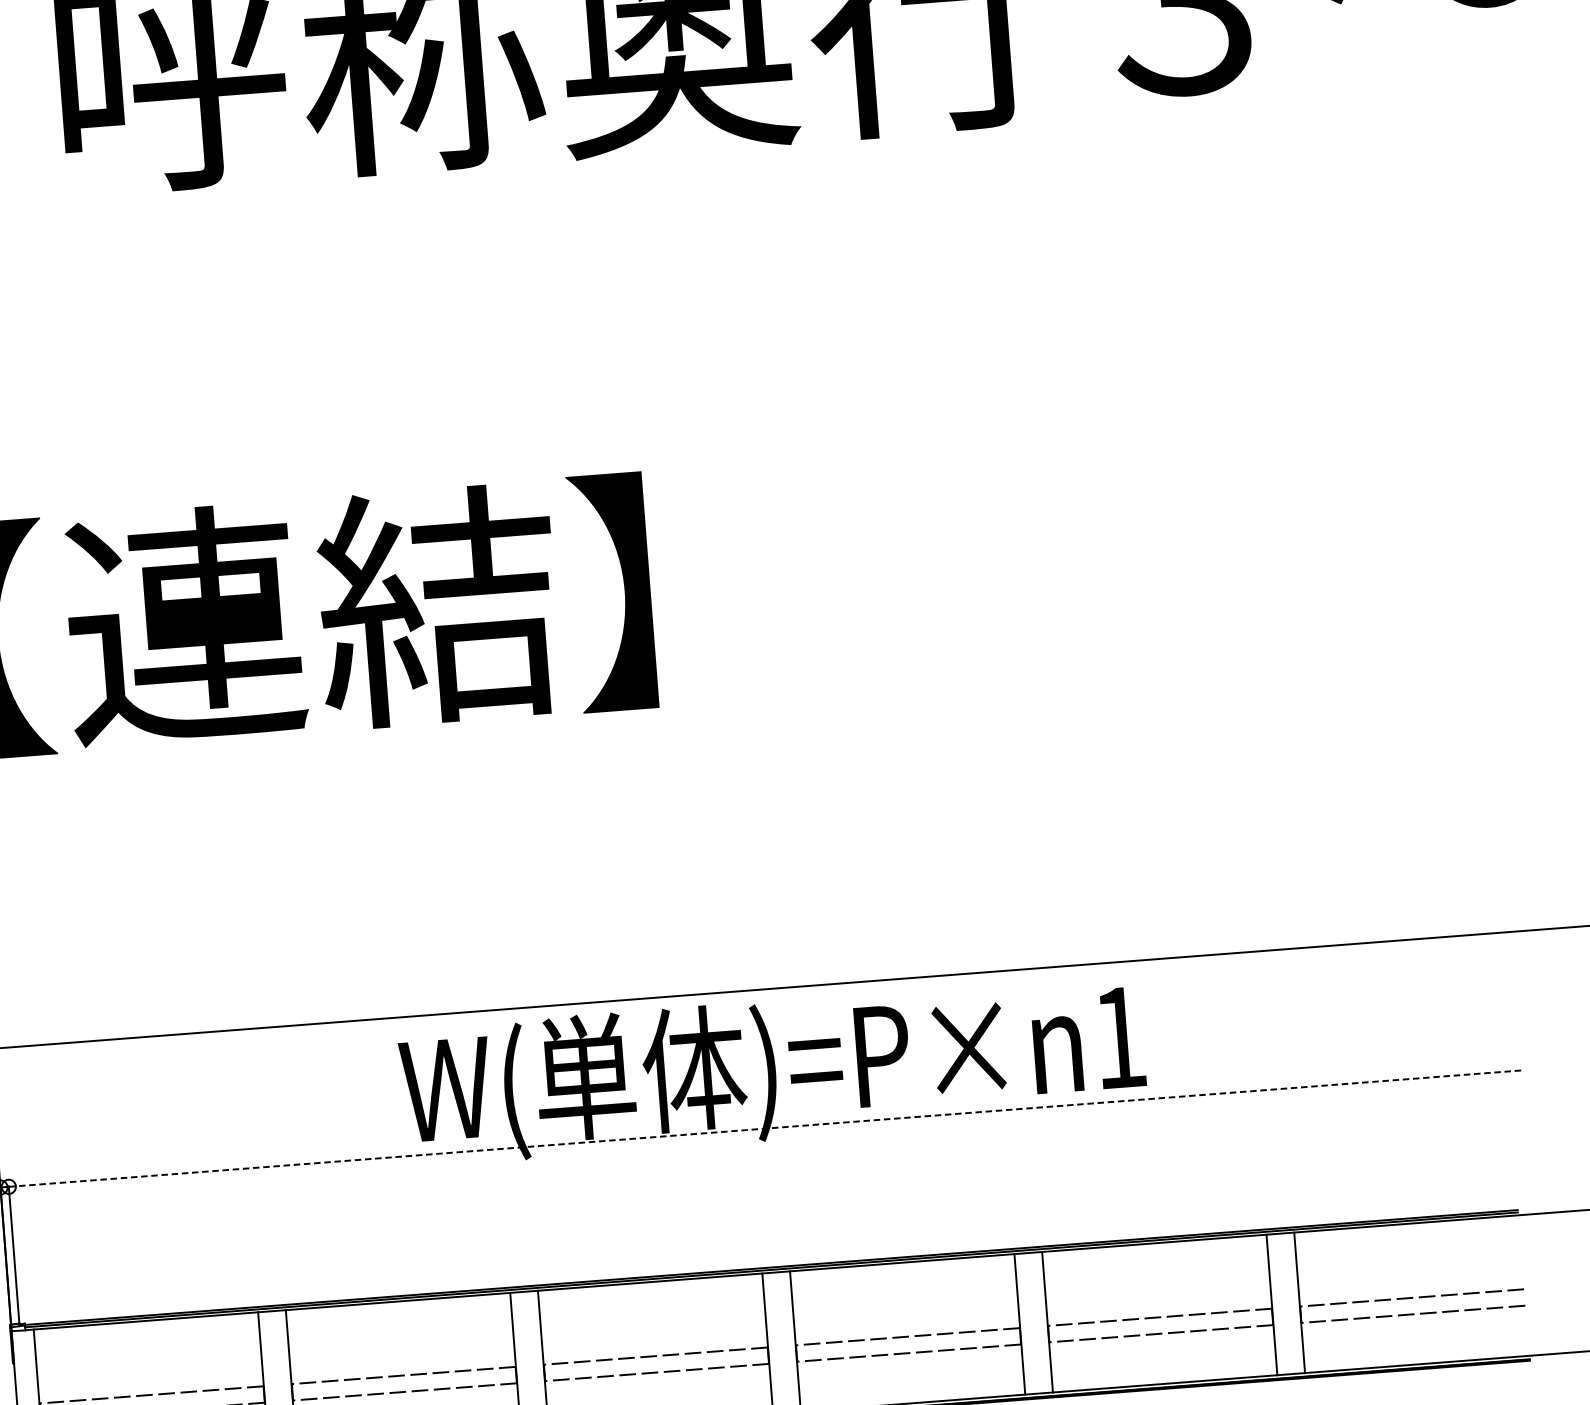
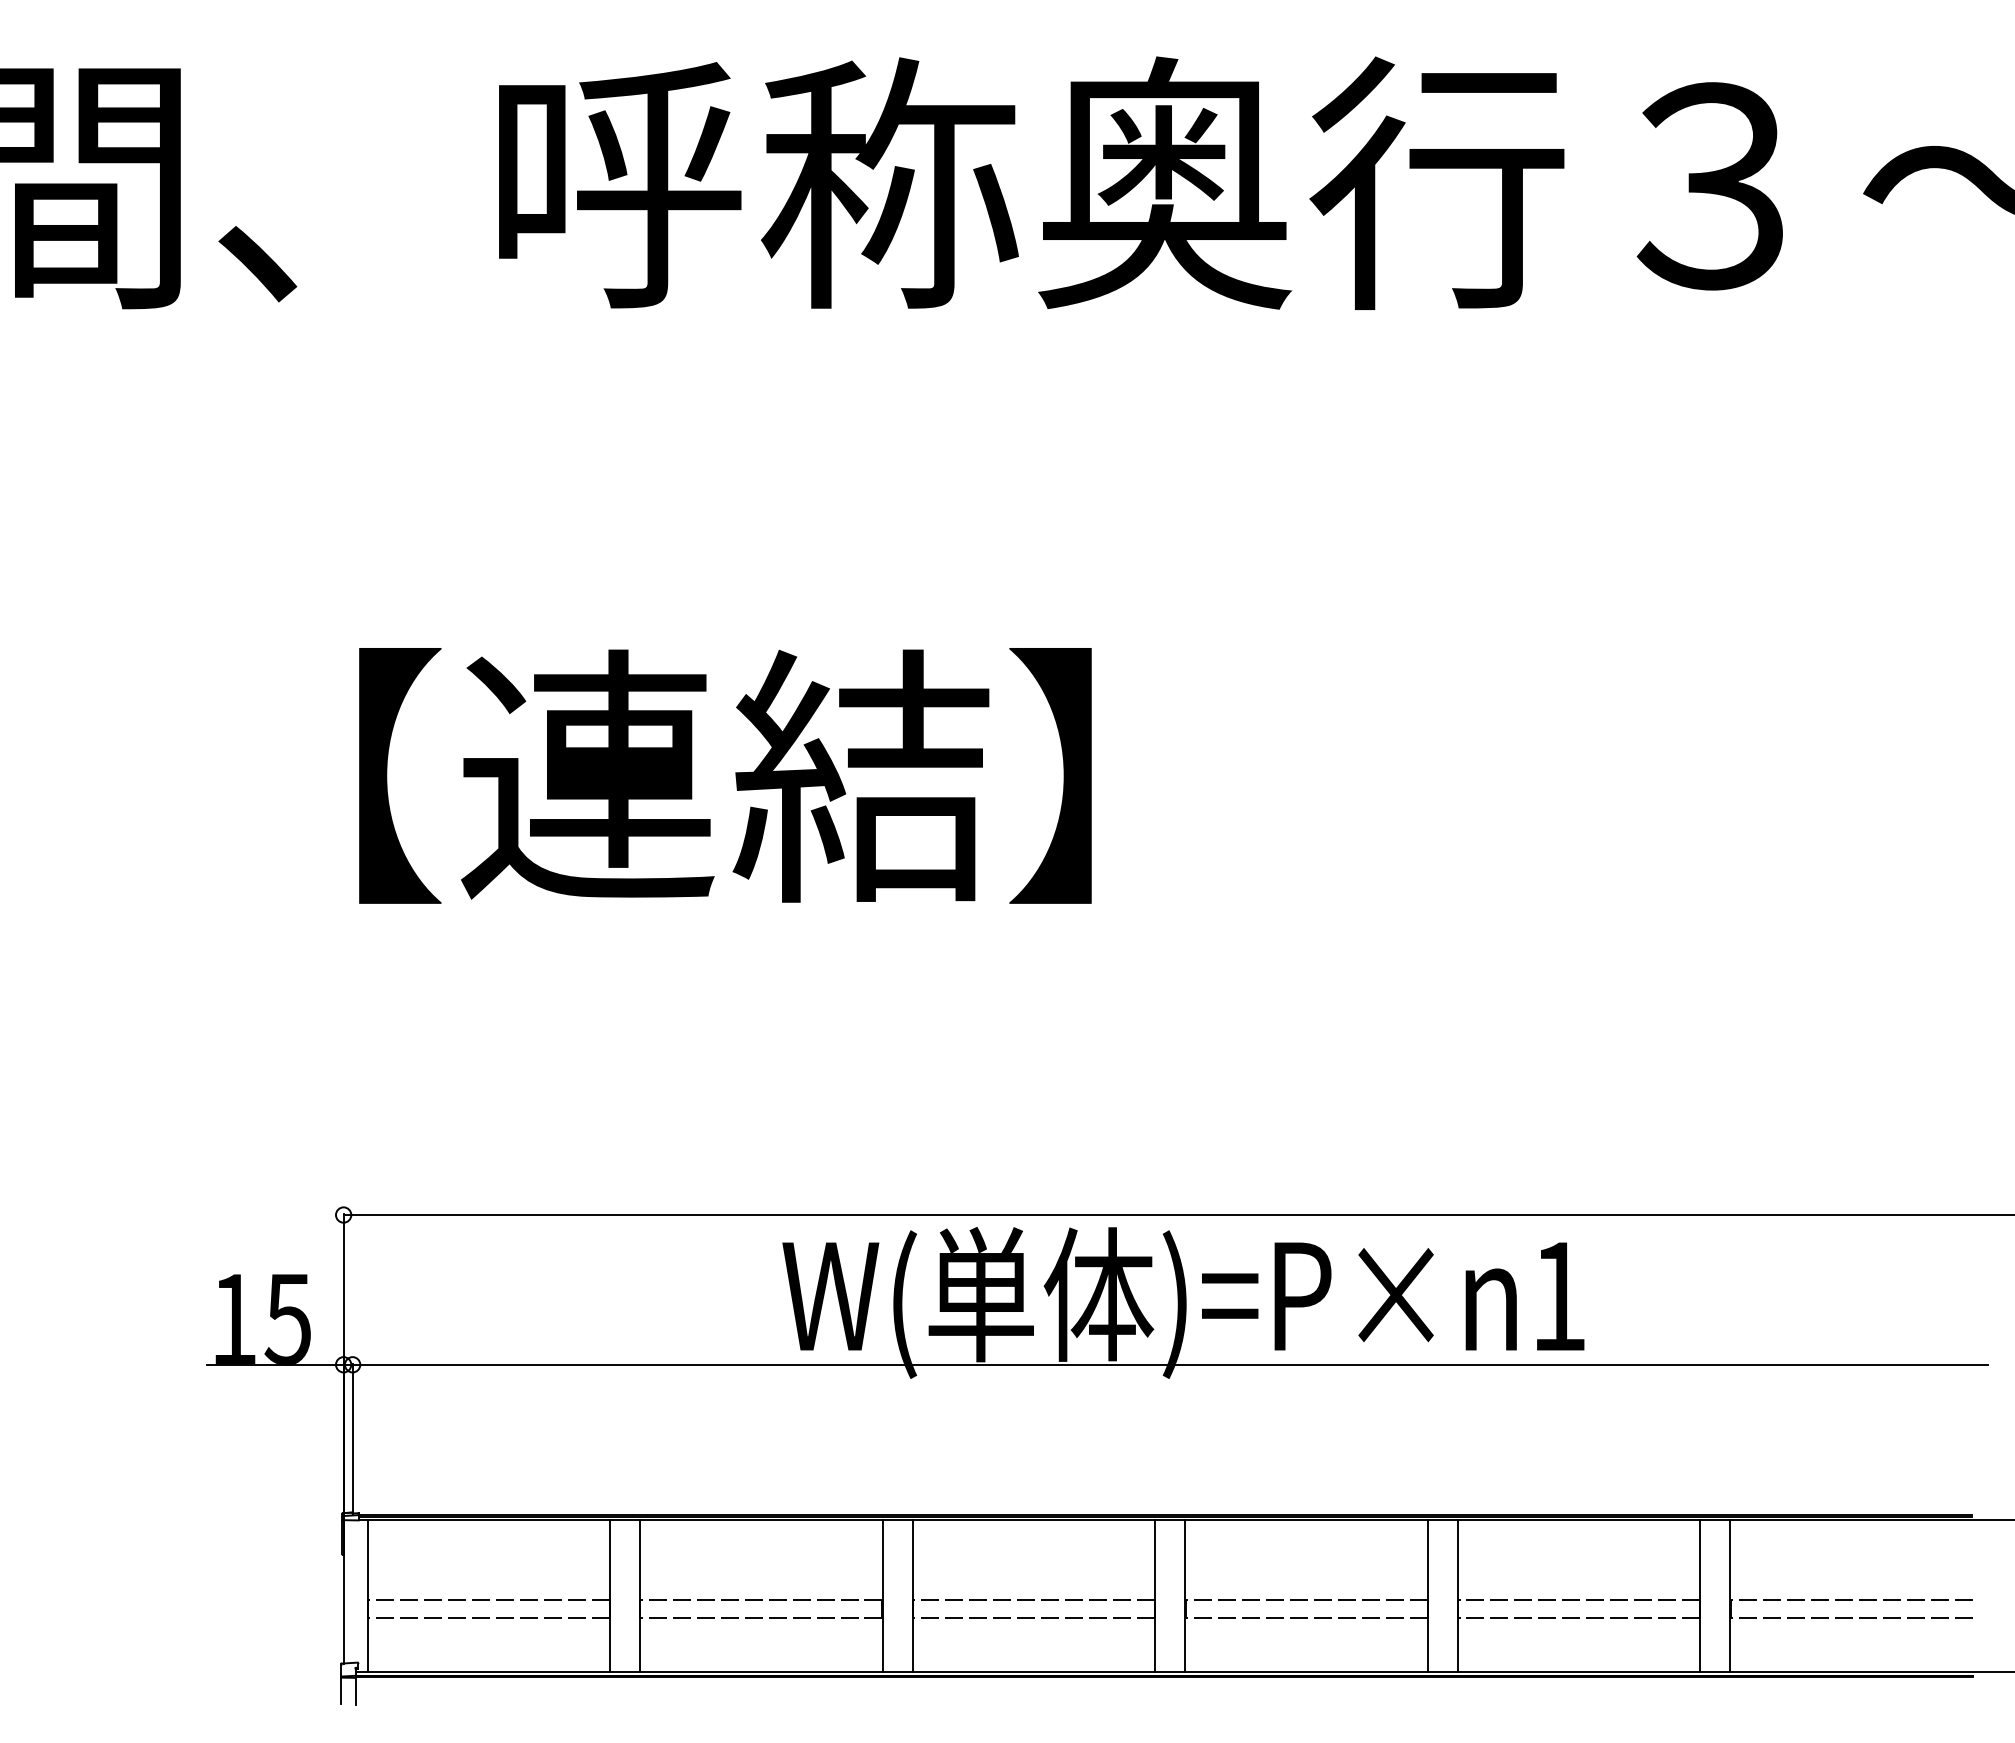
line: (765, 1128) -> (1170, 1364), dashed -> solid

